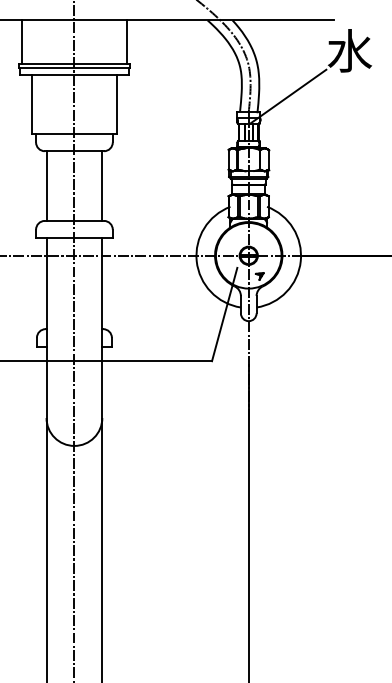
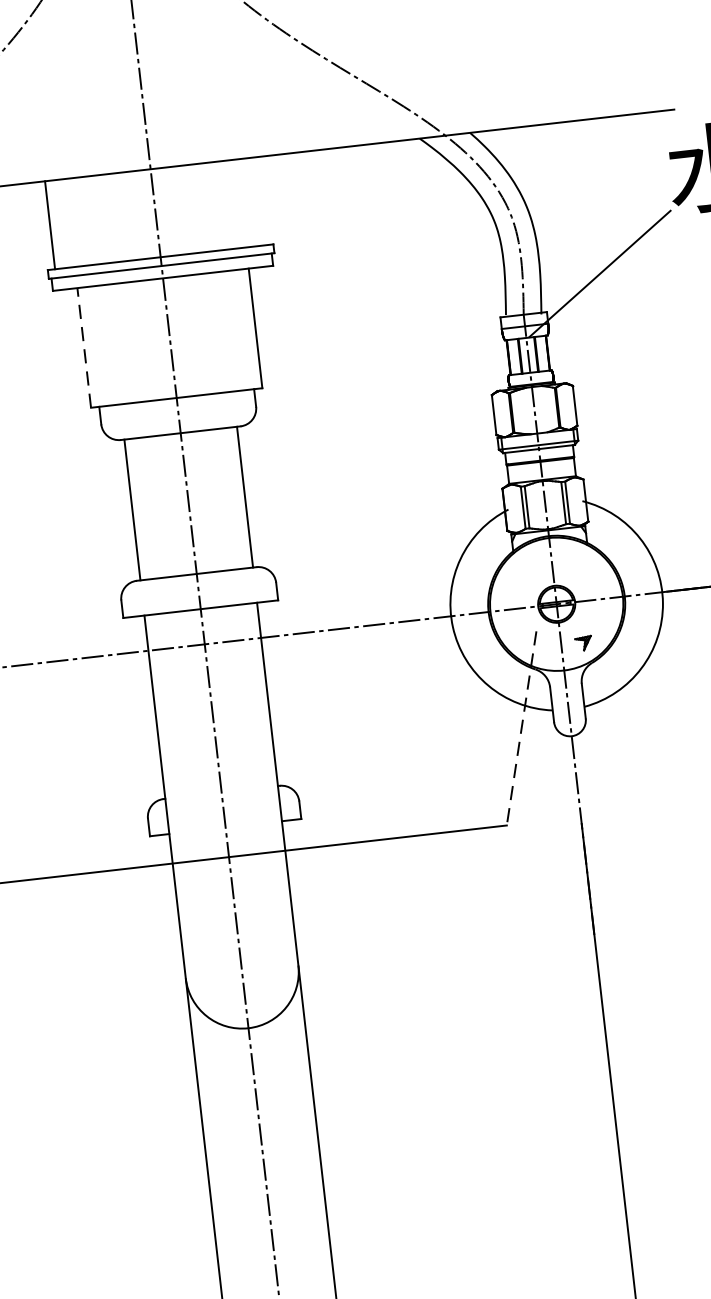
line: (126, 42) -> (260, 201), removed
line: (32, 104) -> (85, 348), solid -> dashed
line: (224, 315) -> (521, 730), solid -> dashed

